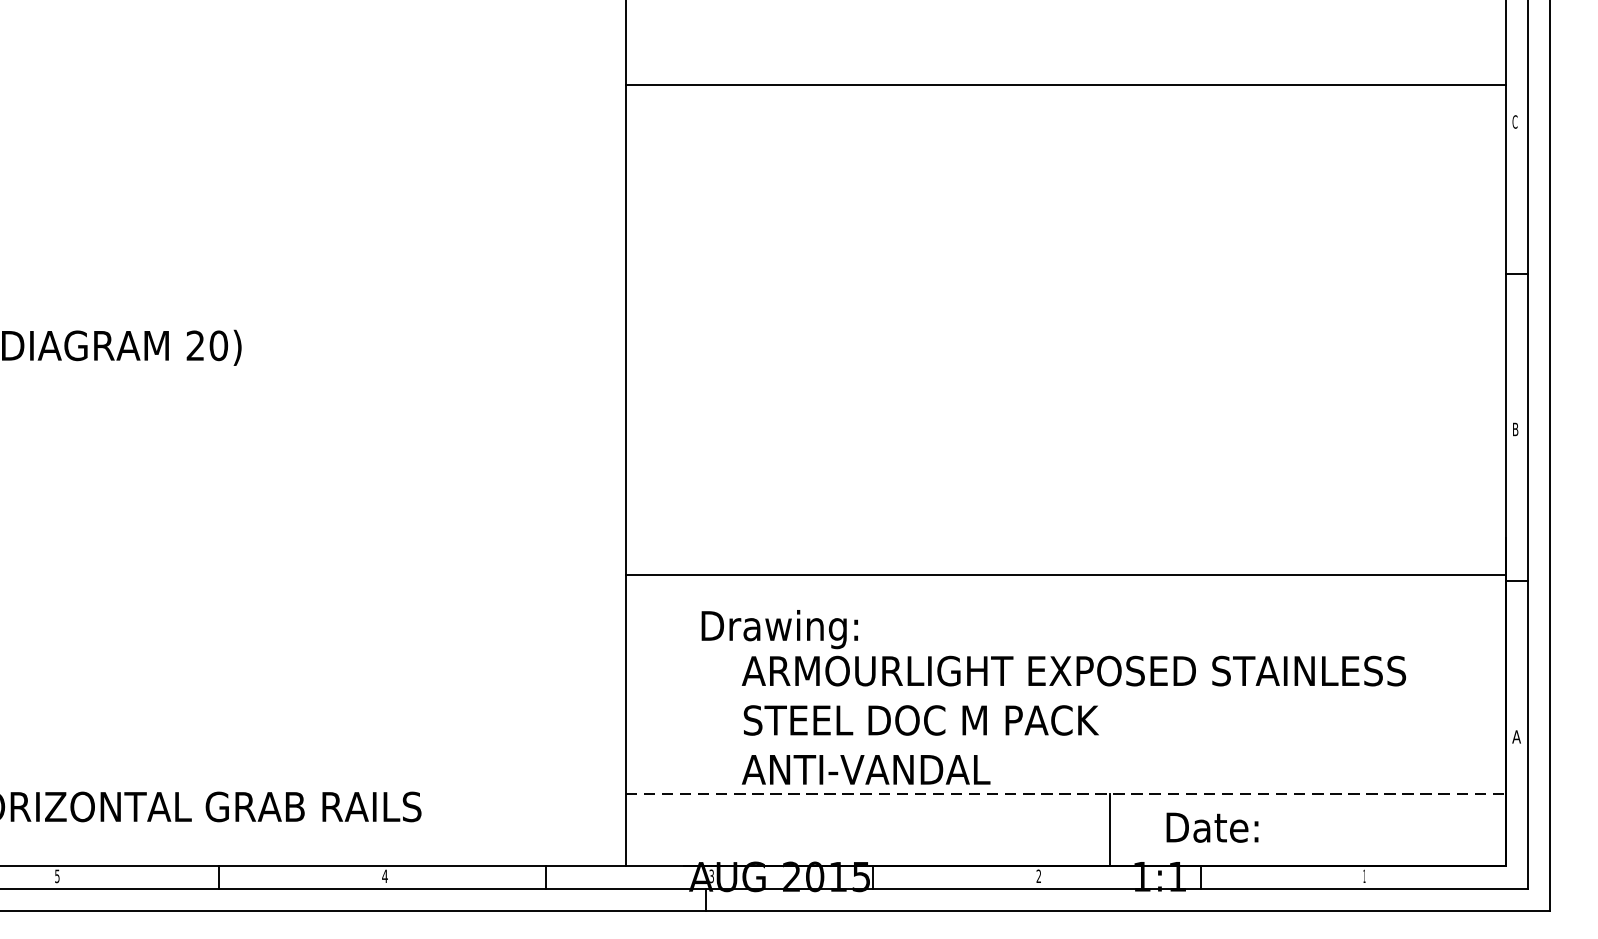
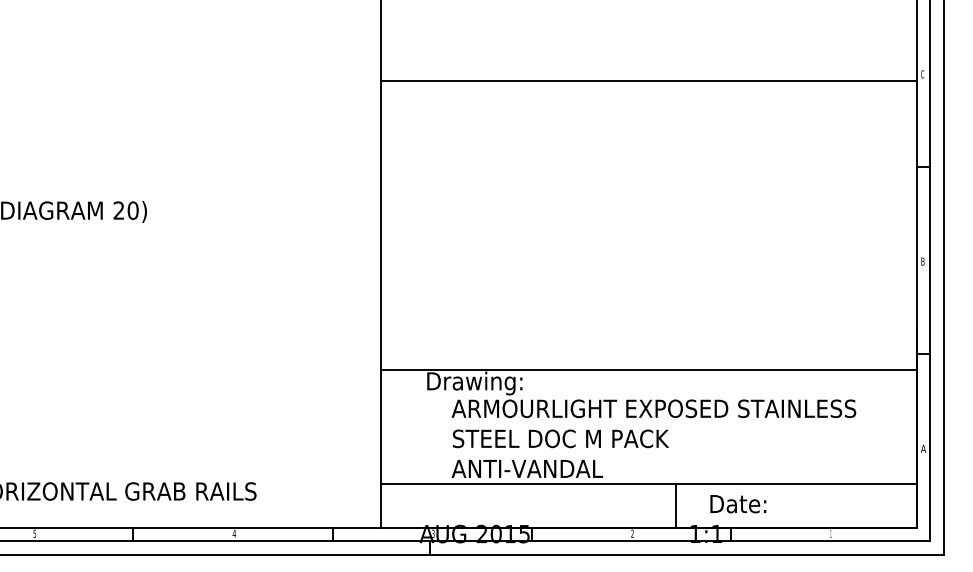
line: (1065, 84) -> (648, 80), moved
line: (1065, 575) -> (648, 370), moved
line: (1065, 793) -> (648, 483), dashed -> solid

